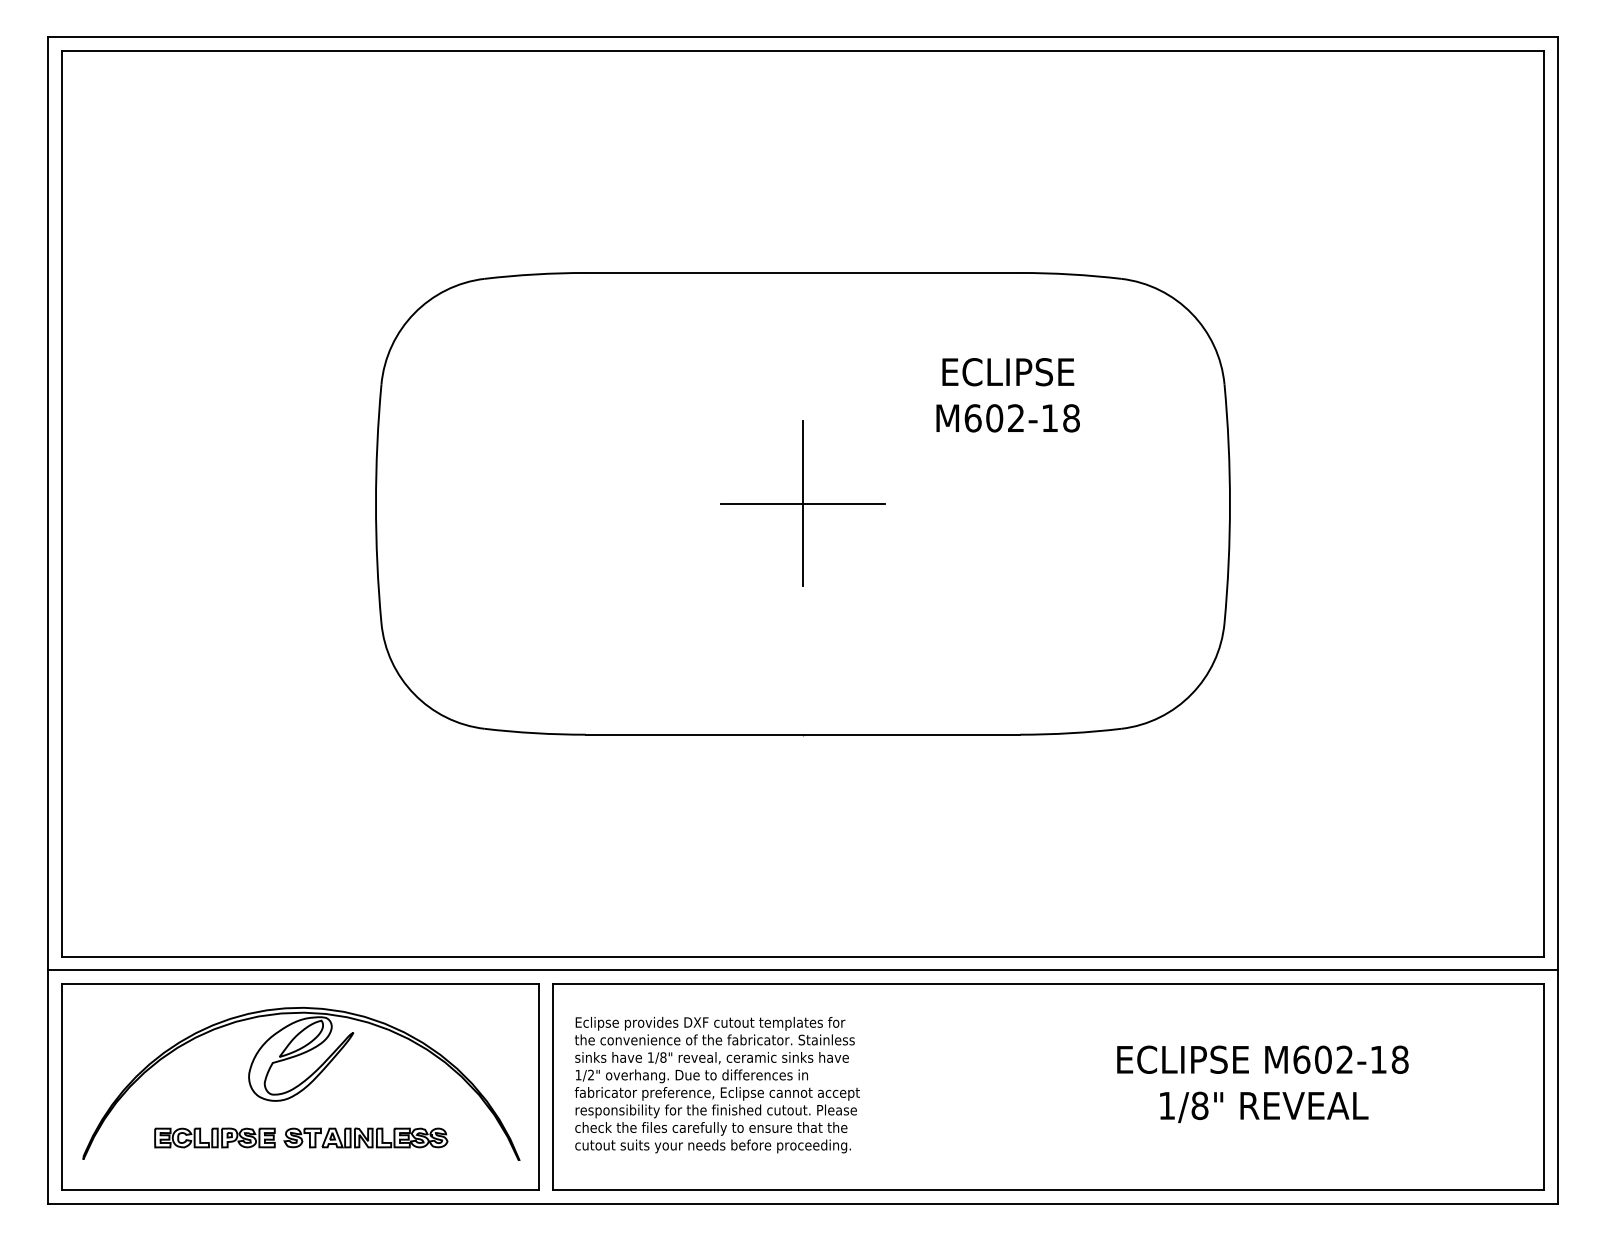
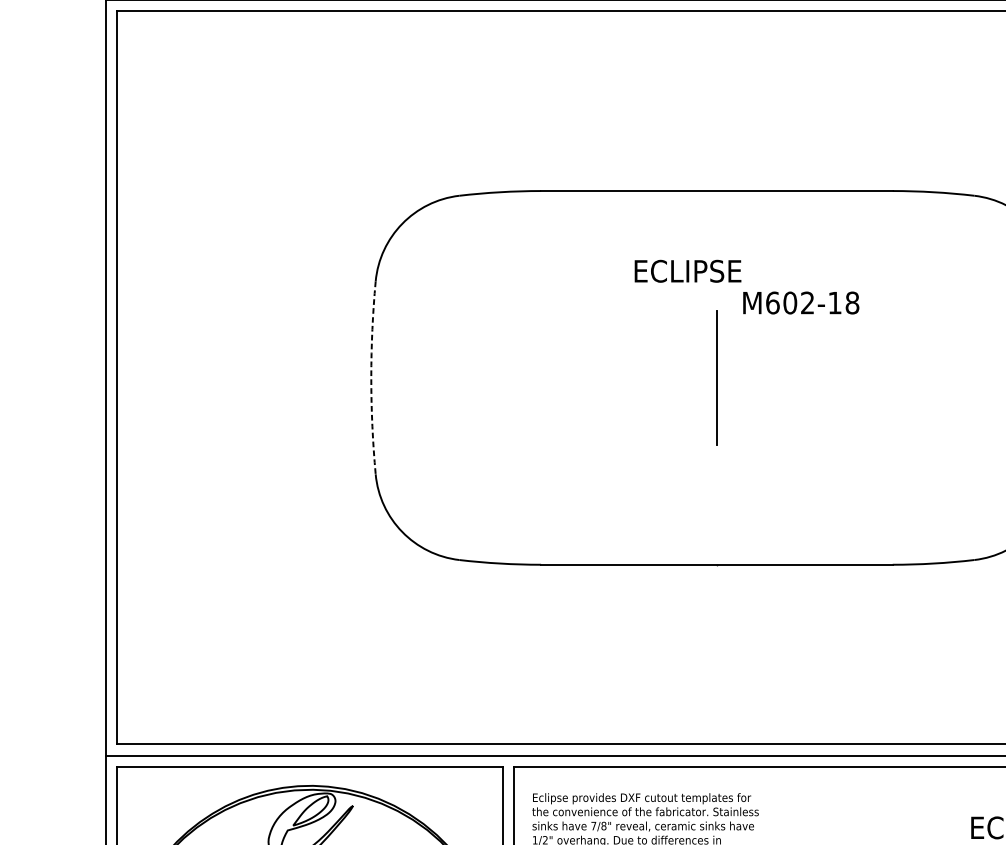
text: (1008, 372) -> (688, 271), moved
text: (1007, 418) -> (800, 303), moved
arc: (376, 503) -> (371, 377), solid -> dashed
line: (802, 503) -> (716, 377), removed
text: (650, 1057) -> (593, 826), 1/8" -> 7/8"

